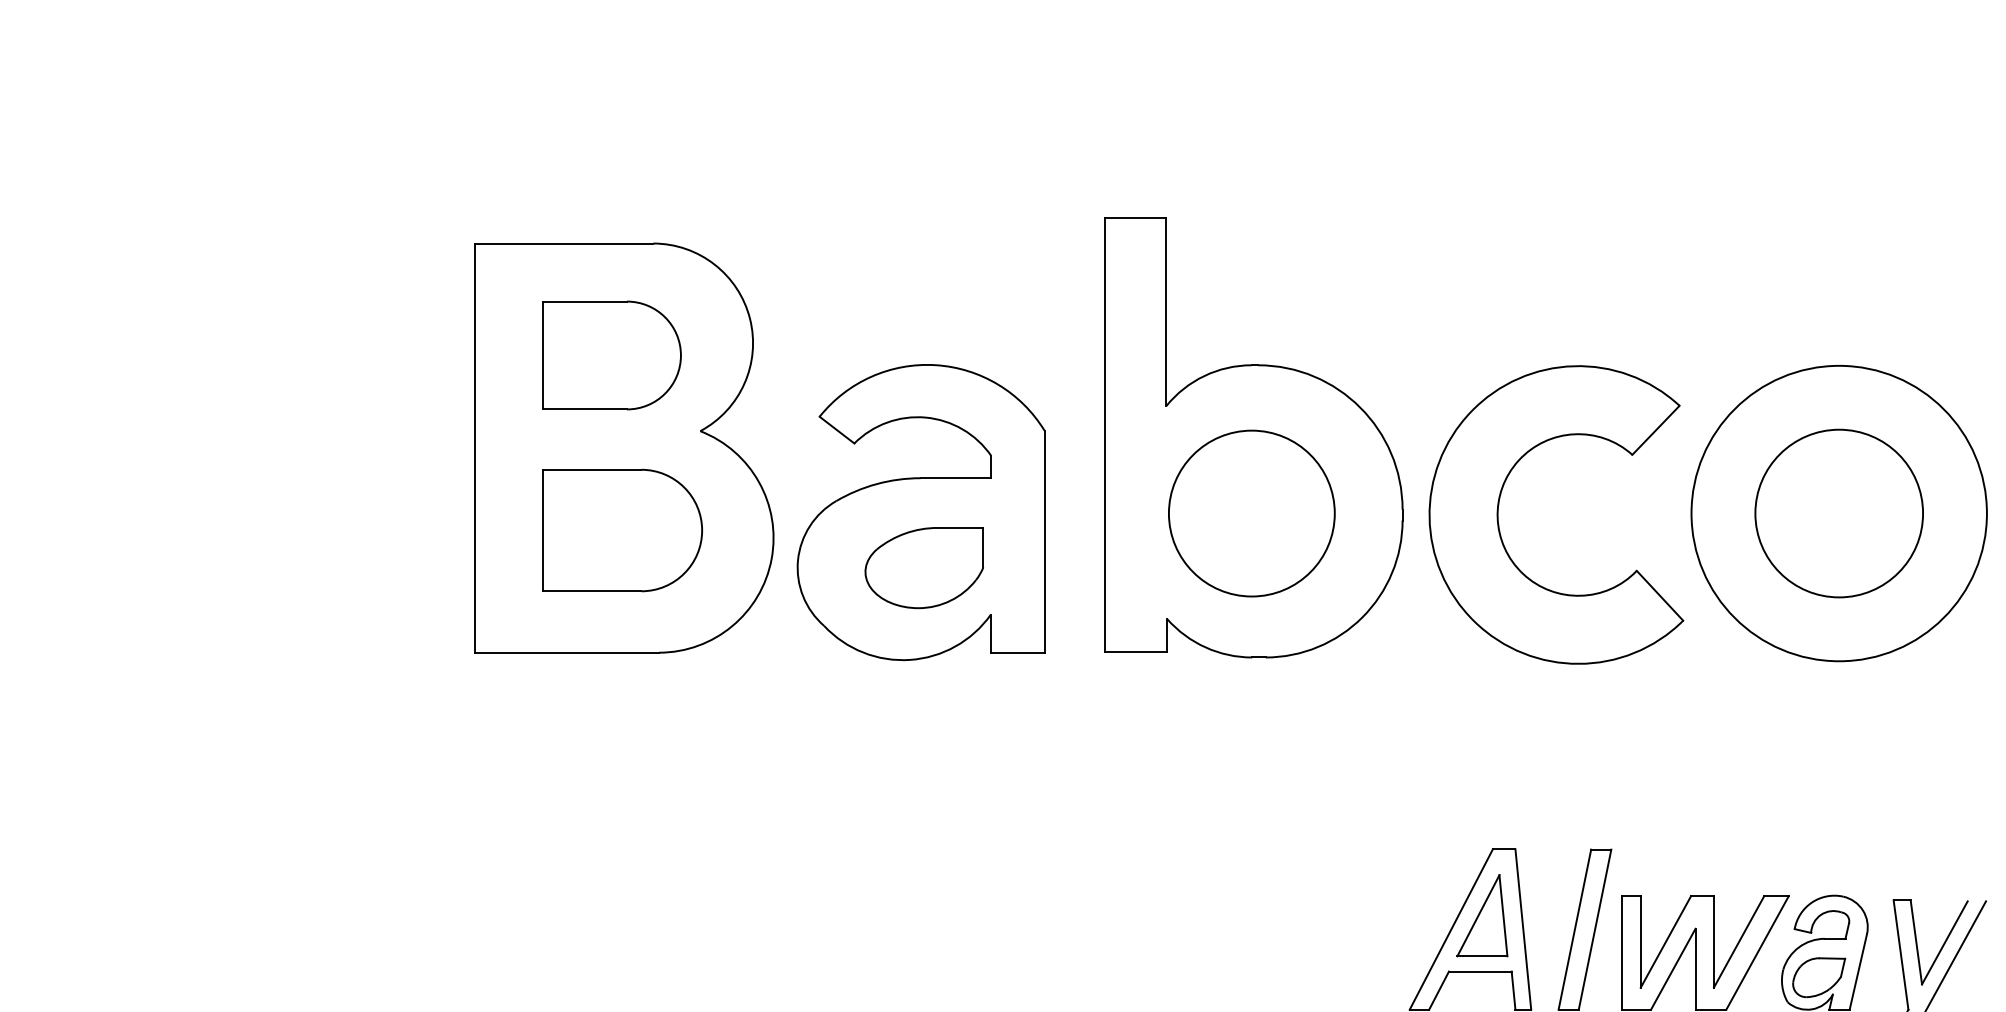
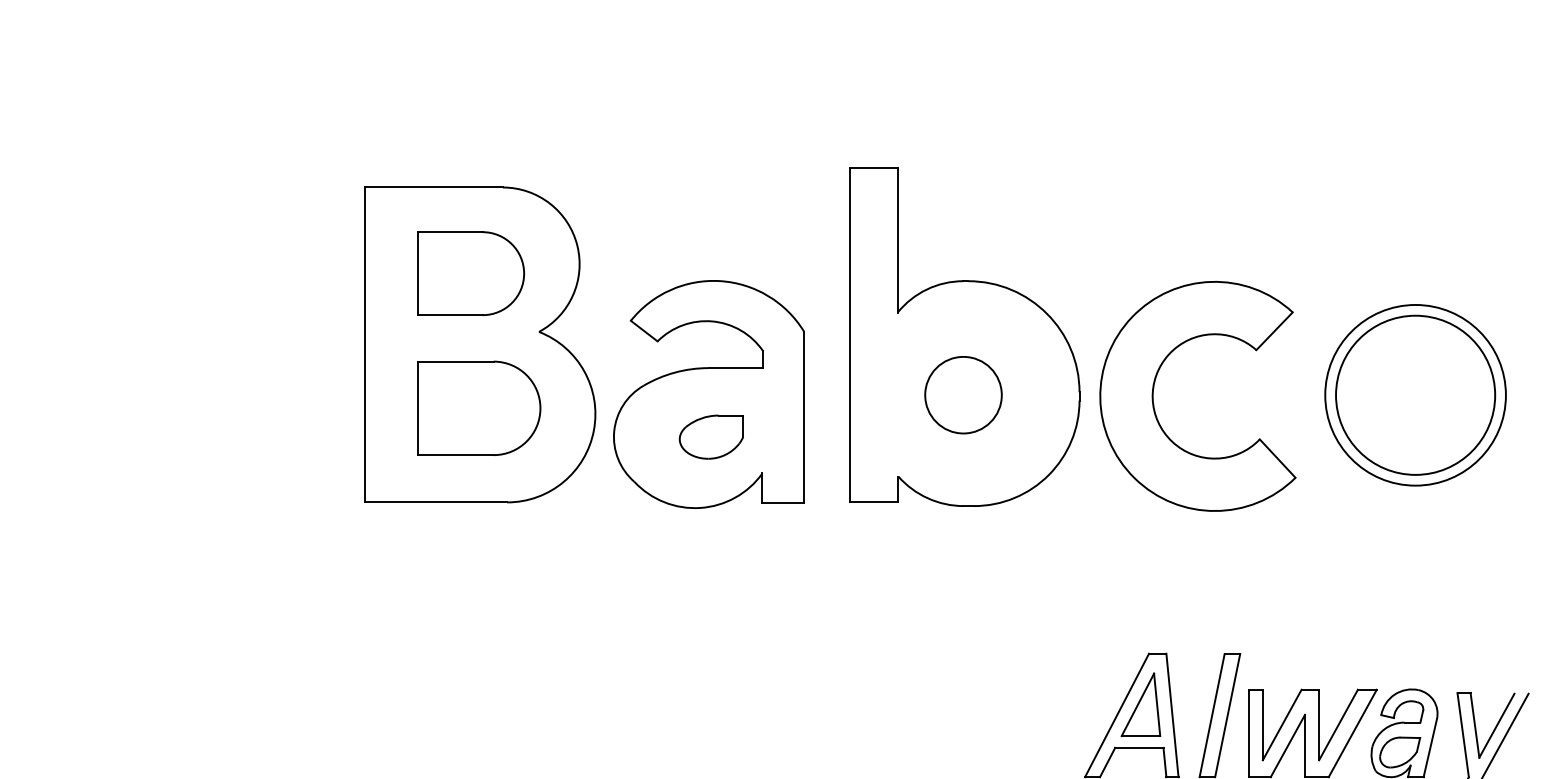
circle: (1251, 512) -> (963, 394), size x0.6
circle: (1839, 512) -> (1415, 394), size x1.4
circle: (1839, 513) -> (1415, 395), size x0.7
part: (924, 567) -> (711, 436), size x0.7

